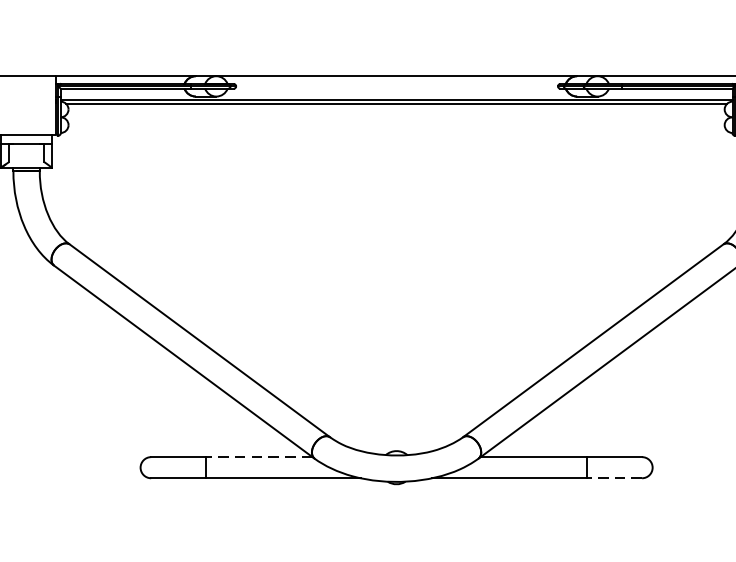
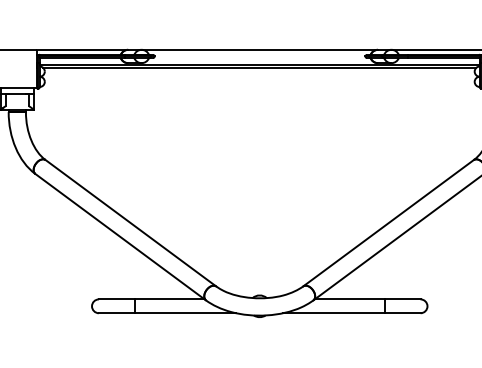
line: (258, 457) -> (169, 299), dashed -> solid
line: (614, 478) -> (402, 313), dashed -> solid

